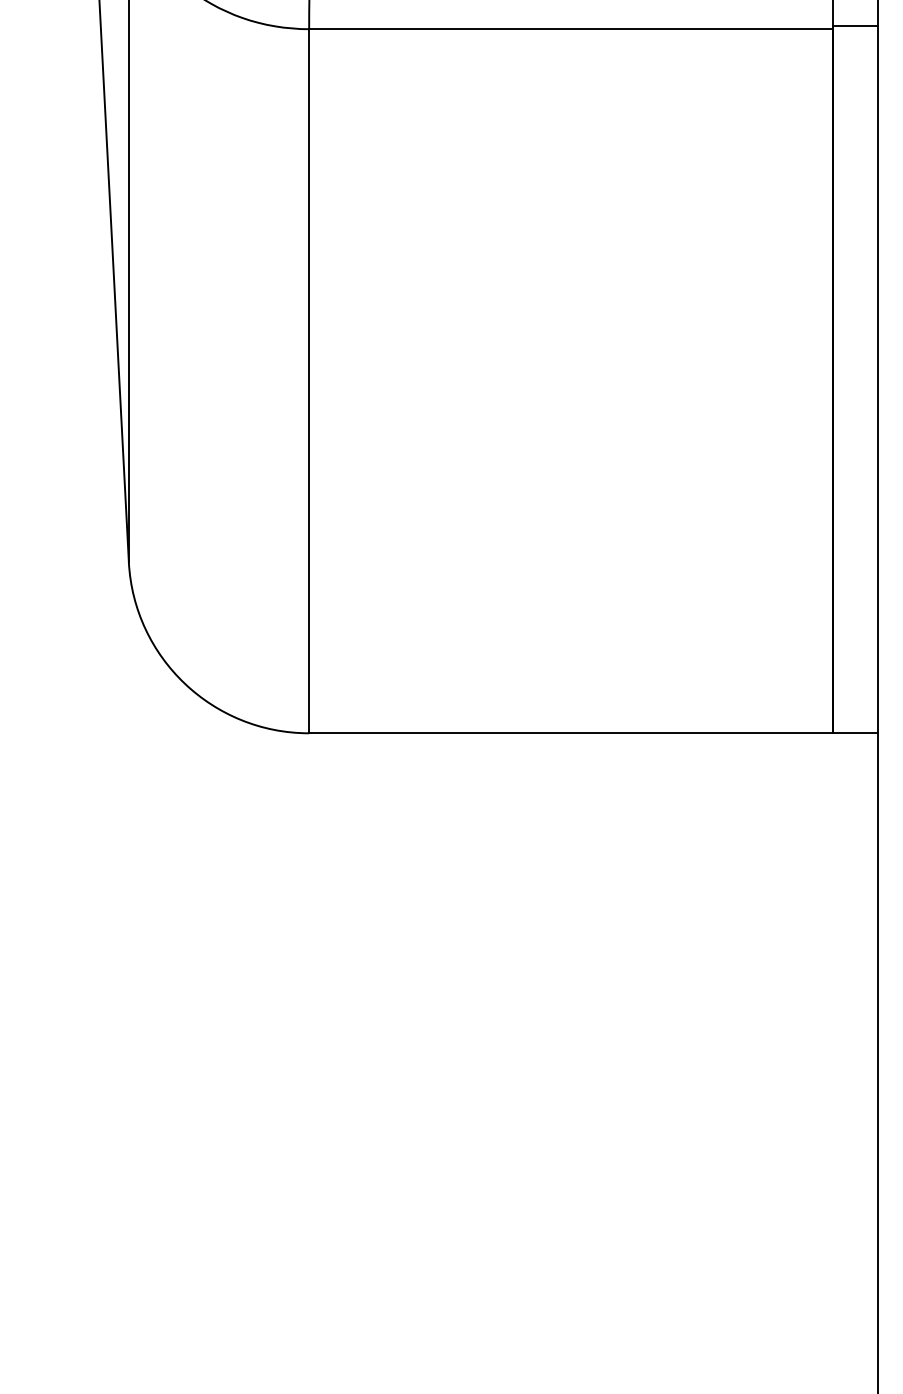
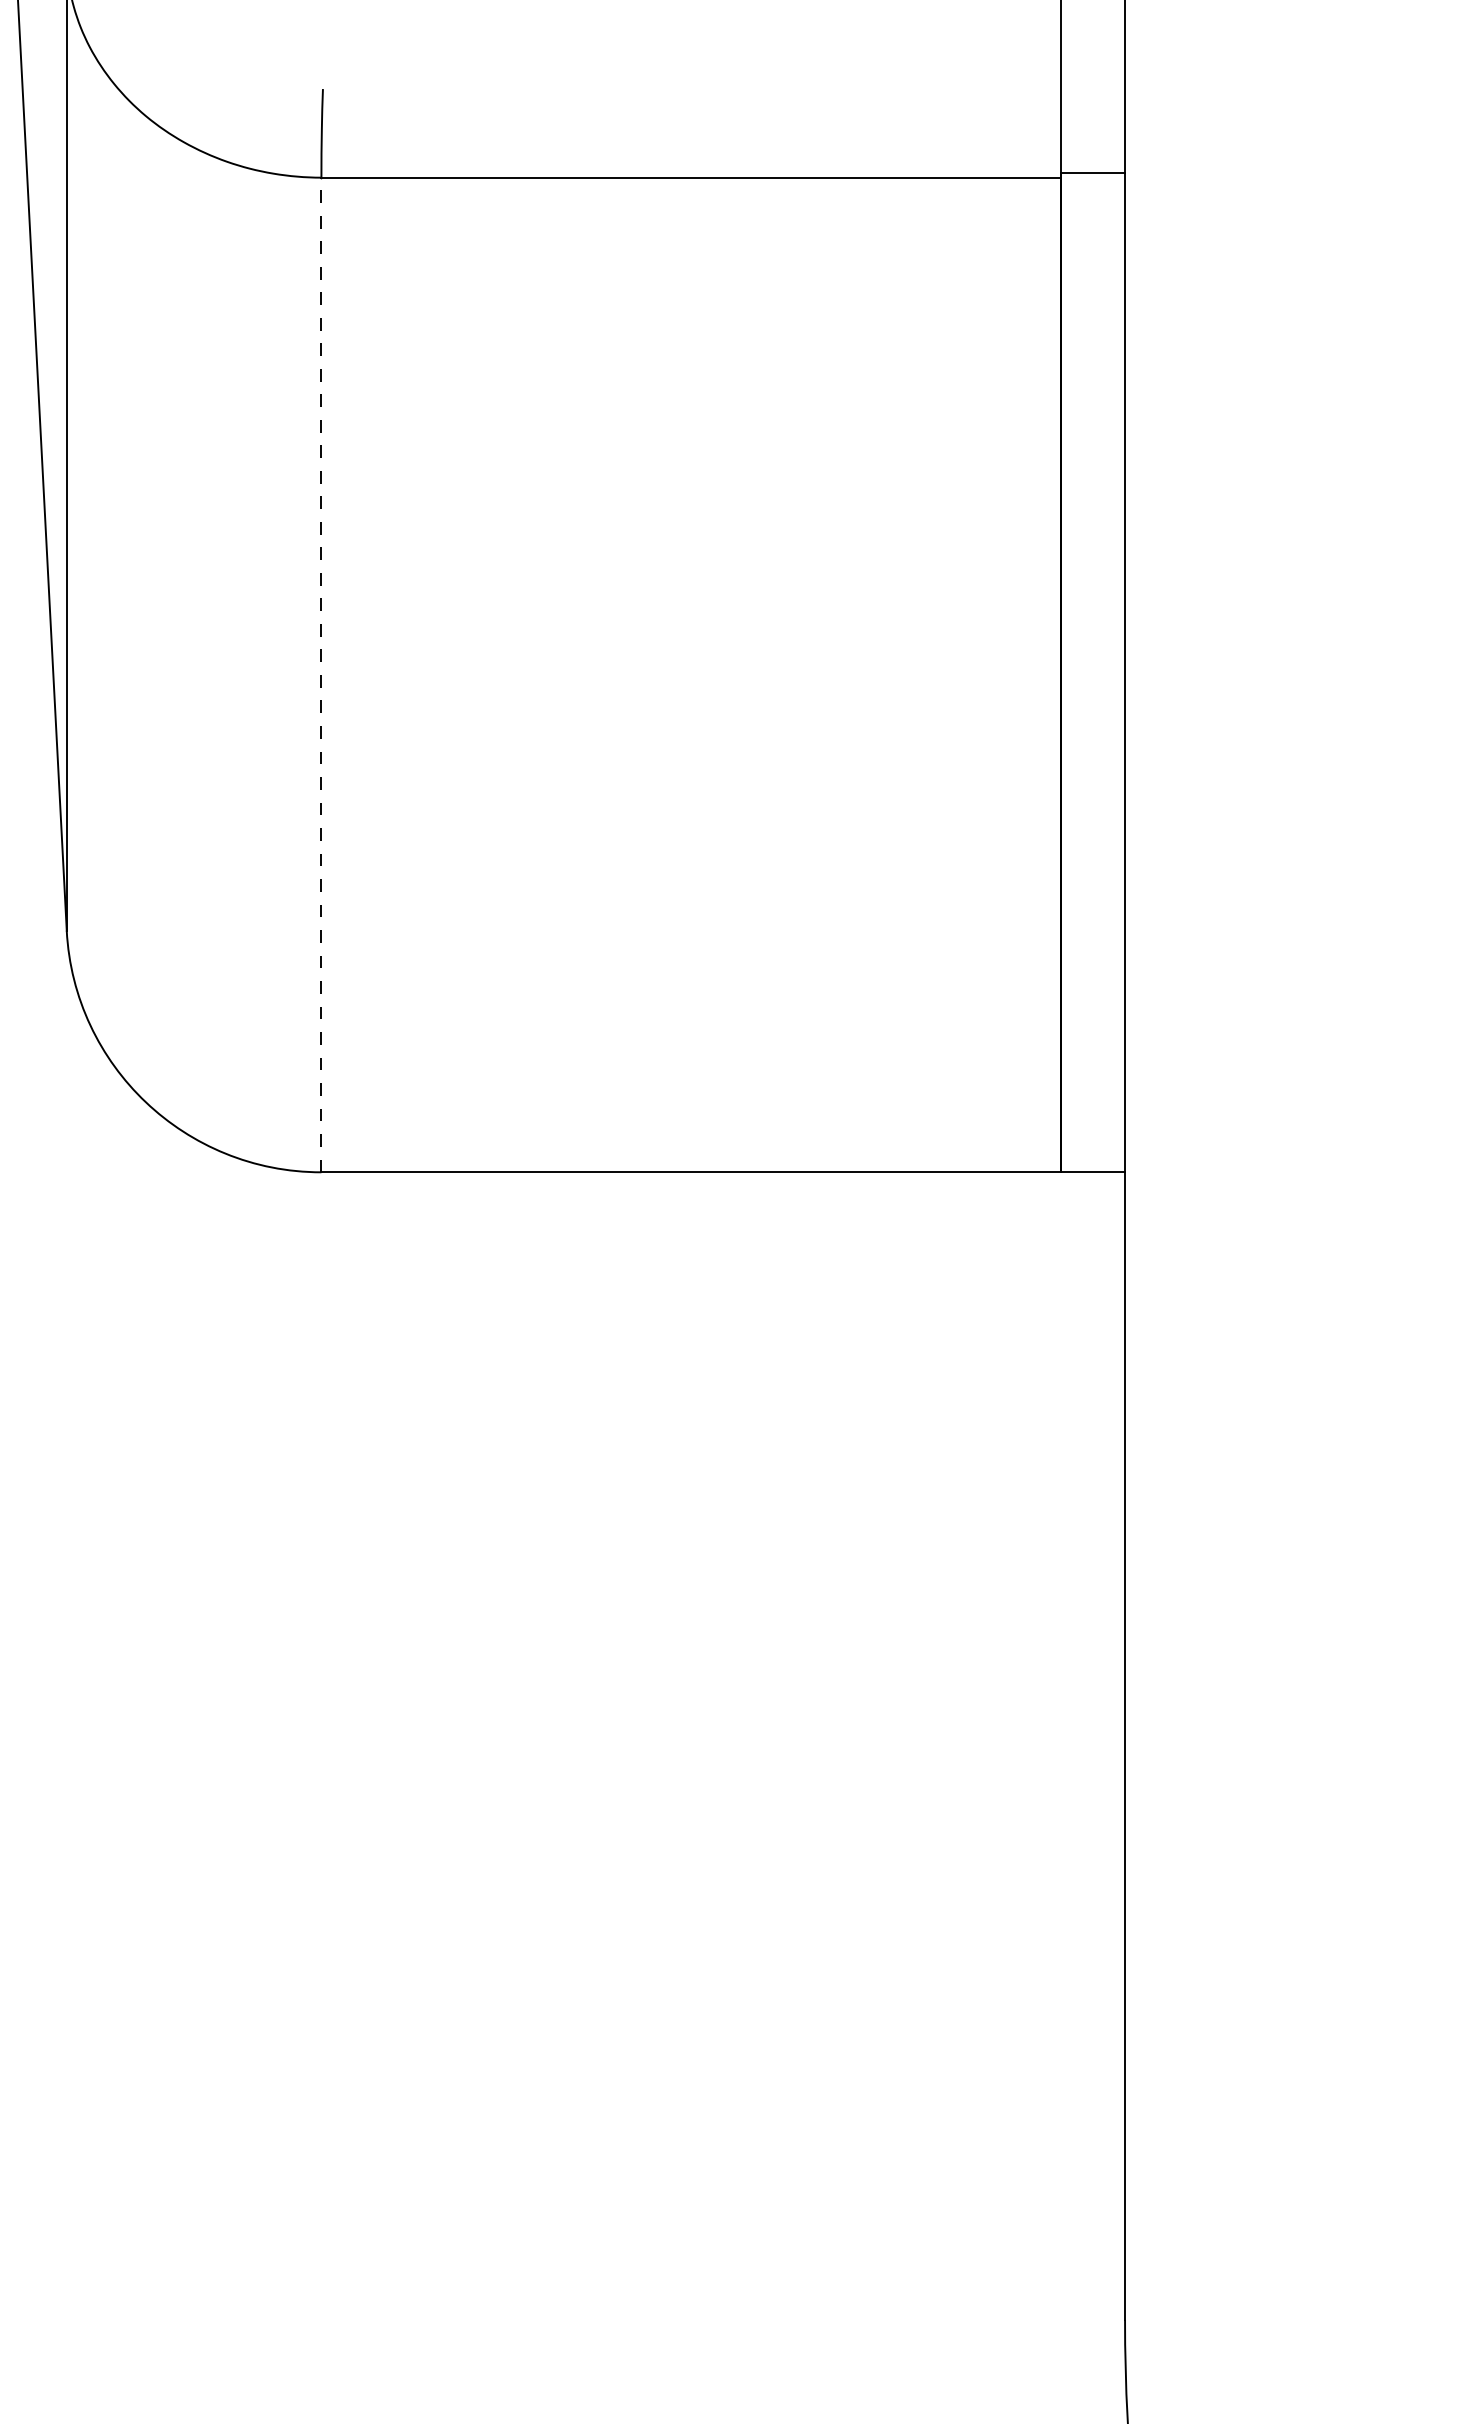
line: (309, 380) -> (321, 674), solid -> dashed

